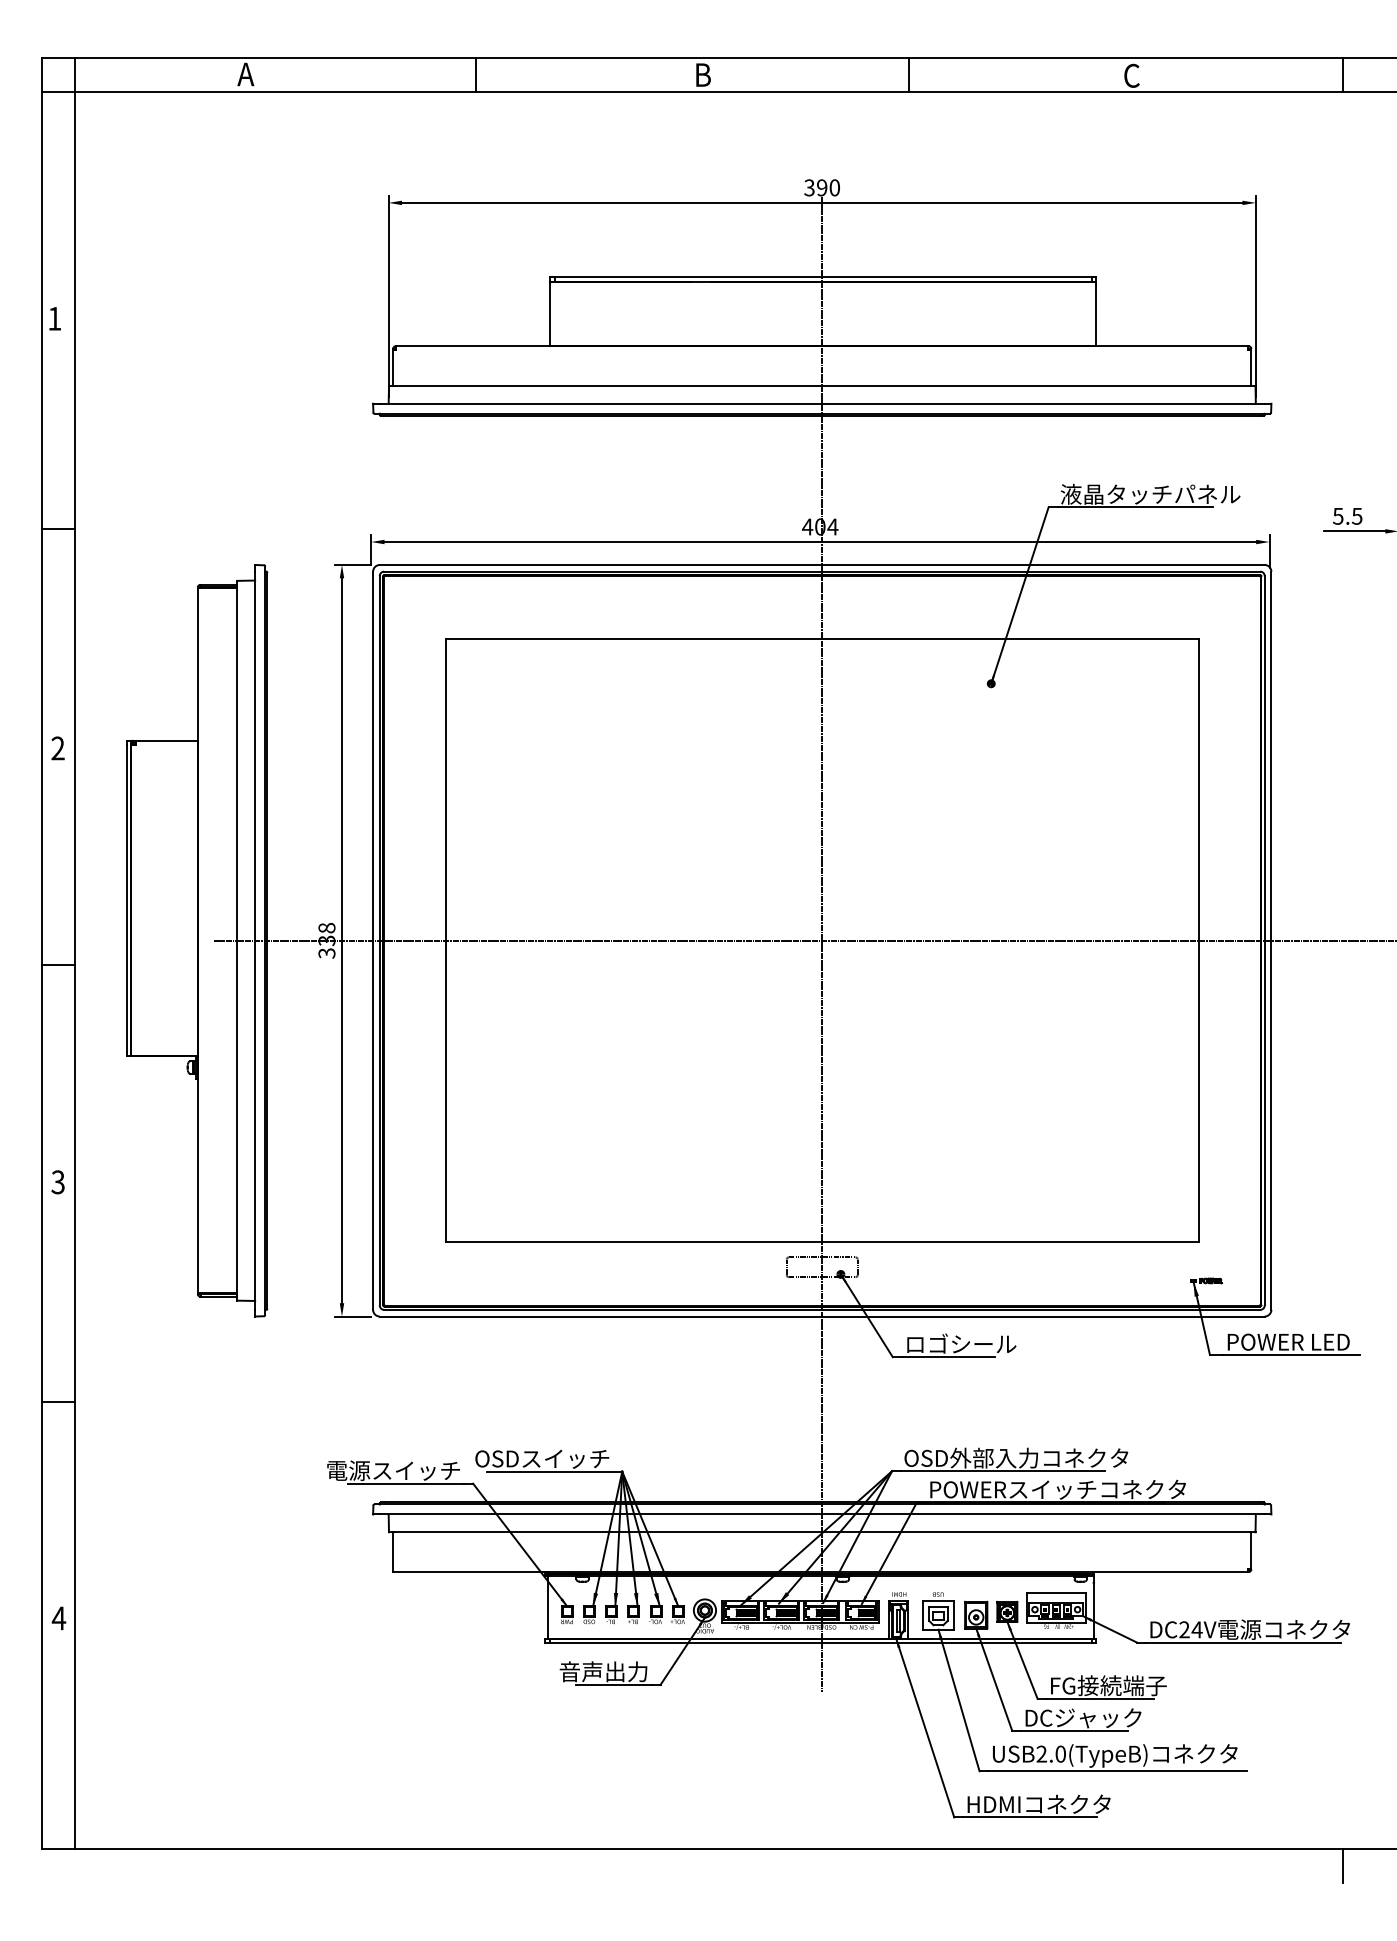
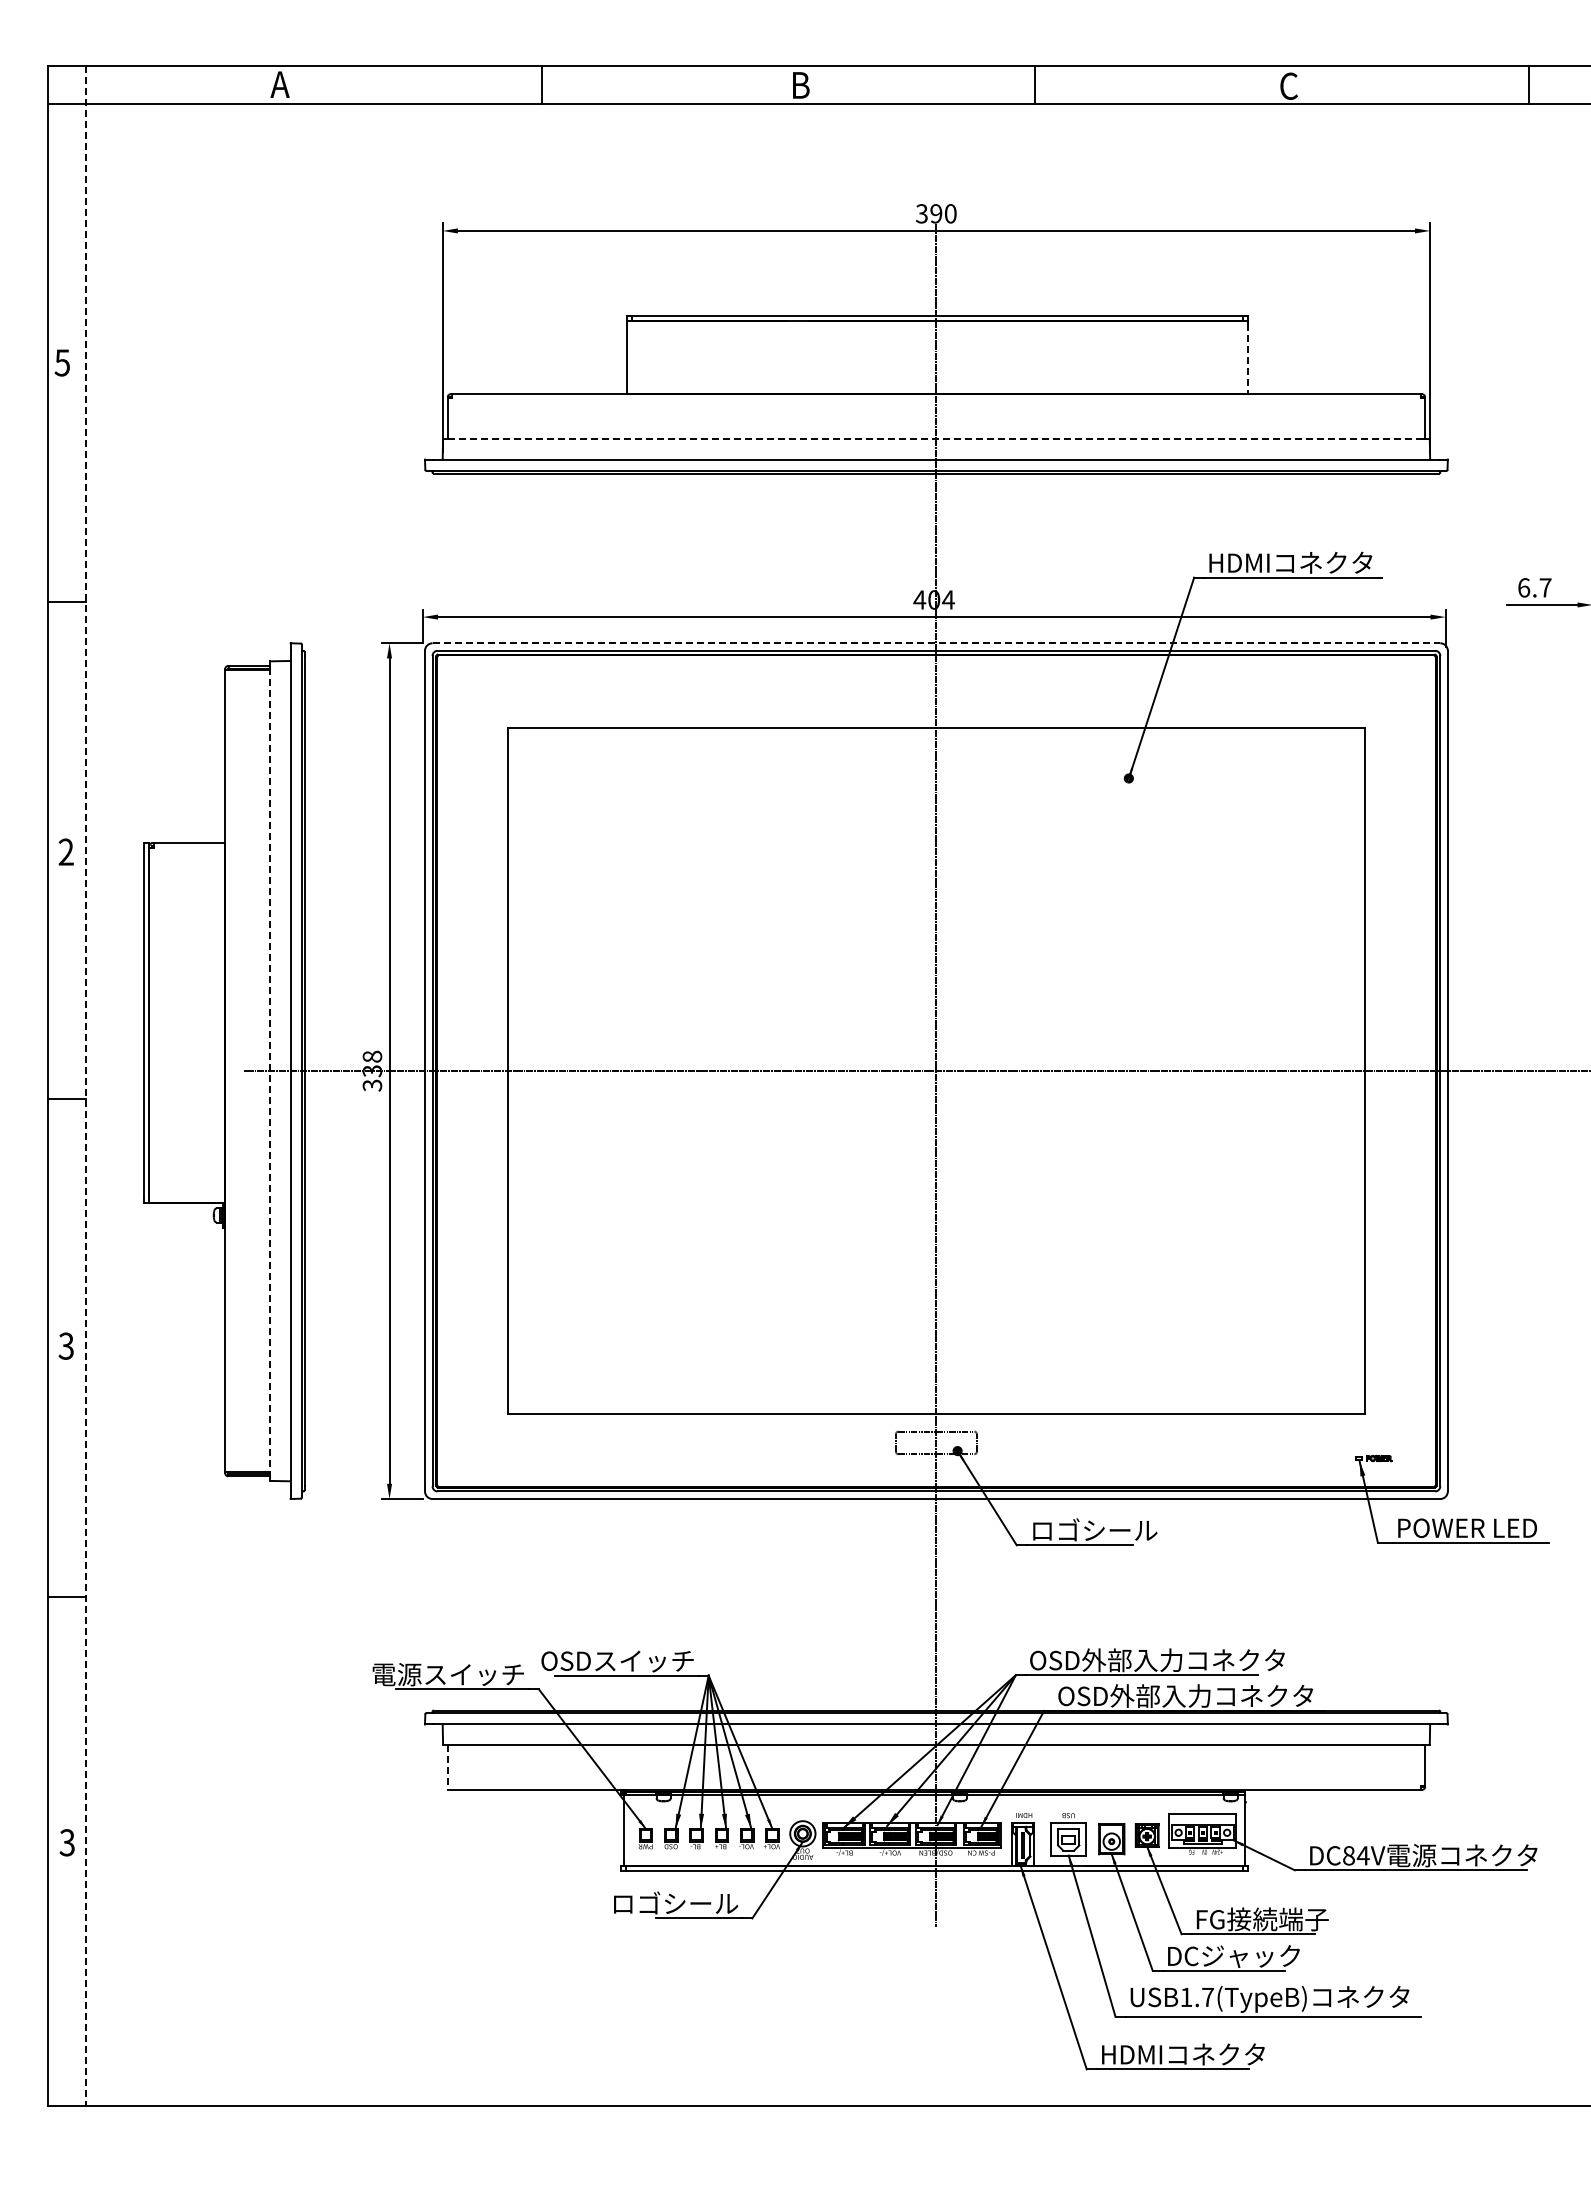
line: (1096, 315) -> (1248, 359), solid -> dashed
text: (53, 318) -> (61, 362), 1 -> 5
line: (821, 386) -> (935, 439), solid -> dashed
text: (1150, 494) -> (1310, 562), 液晶タッチパネル -> HDMIコネクタ
text: (1347, 516) -> (1534, 587), 5.5 -> 6.7
line: (822, 565) -> (936, 643), solid -> dashed
line: (237, 941) -> (270, 1071), solid -> dashed
line: (74, 954) -> (85, 1086), solid -> dashed
text: (1057, 1489) -> (1204, 1695), POWERスイッチコネクタ -> OSD外部入力コネクタ
line: (392, 1552) -> (447, 1767), solid -> dashed
text: (59, 1618) -> (67, 1842), 4 -> 3
text: (1184, 1629) -> (1348, 1855), DC24V -> DC84V
text: (593, 1671) -> (676, 1903), 音声出力 -> ロゴシール
text: (1050, 1754) -> (1196, 1997), USB2.0(TypeB) -> USB1.7(TypeB)
line: (1343, 1865) -> (1529, 2124), removed

